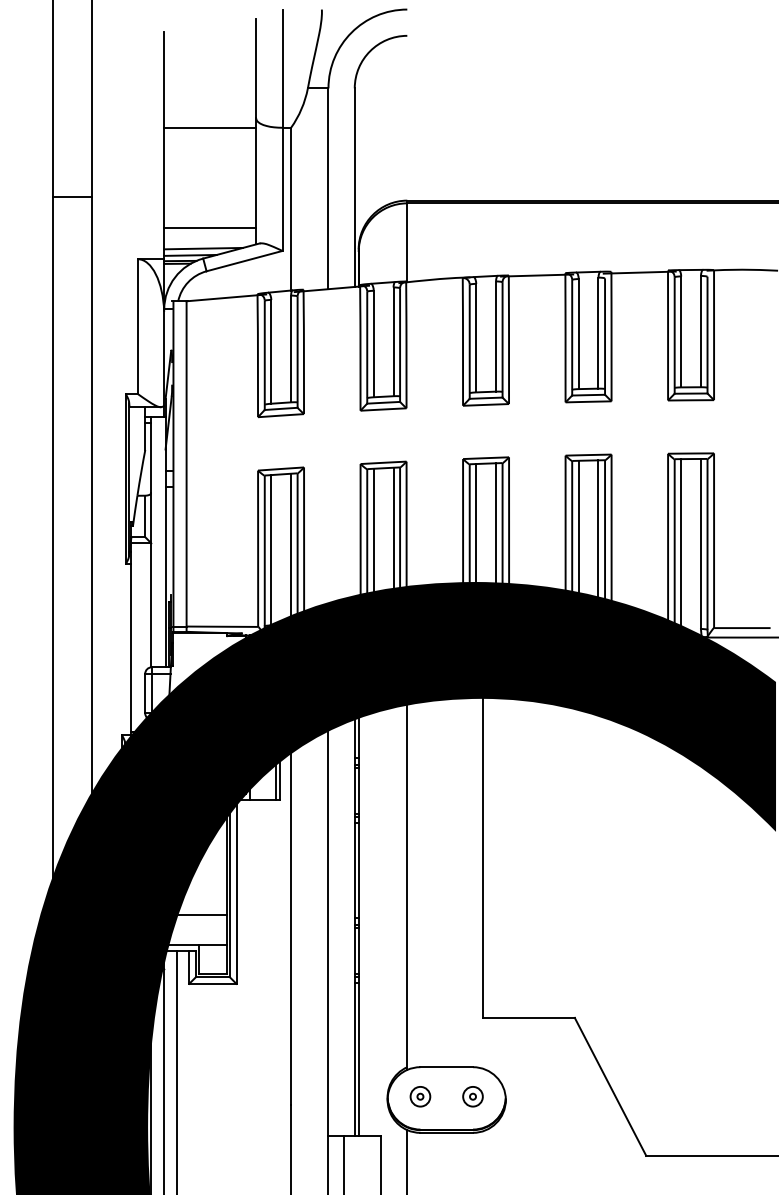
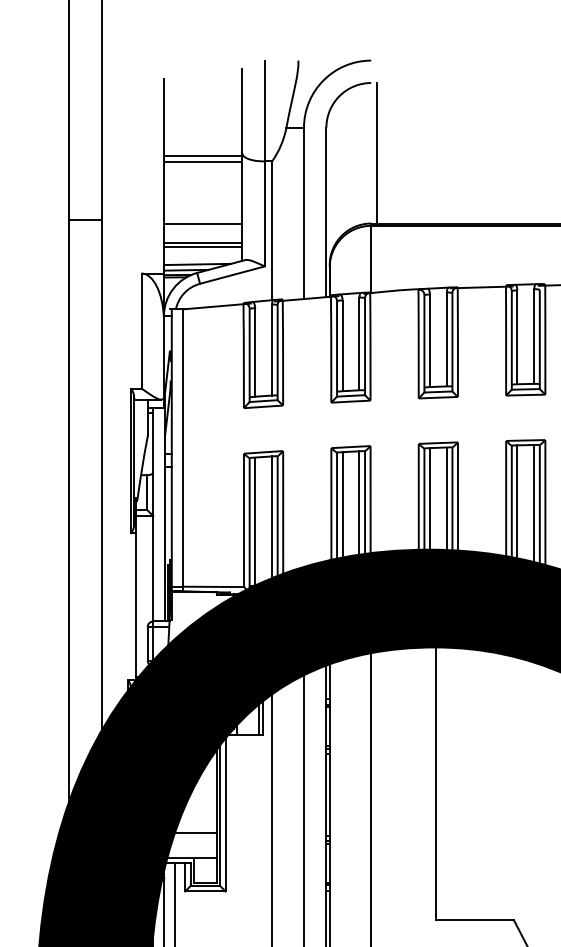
line: (413, 117) -> (376, 152), added
line: (210, 121) -> (203, 156), added
line: (210, 201) -> (203, 224), added
line: (210, 223) -> (203, 243), added

